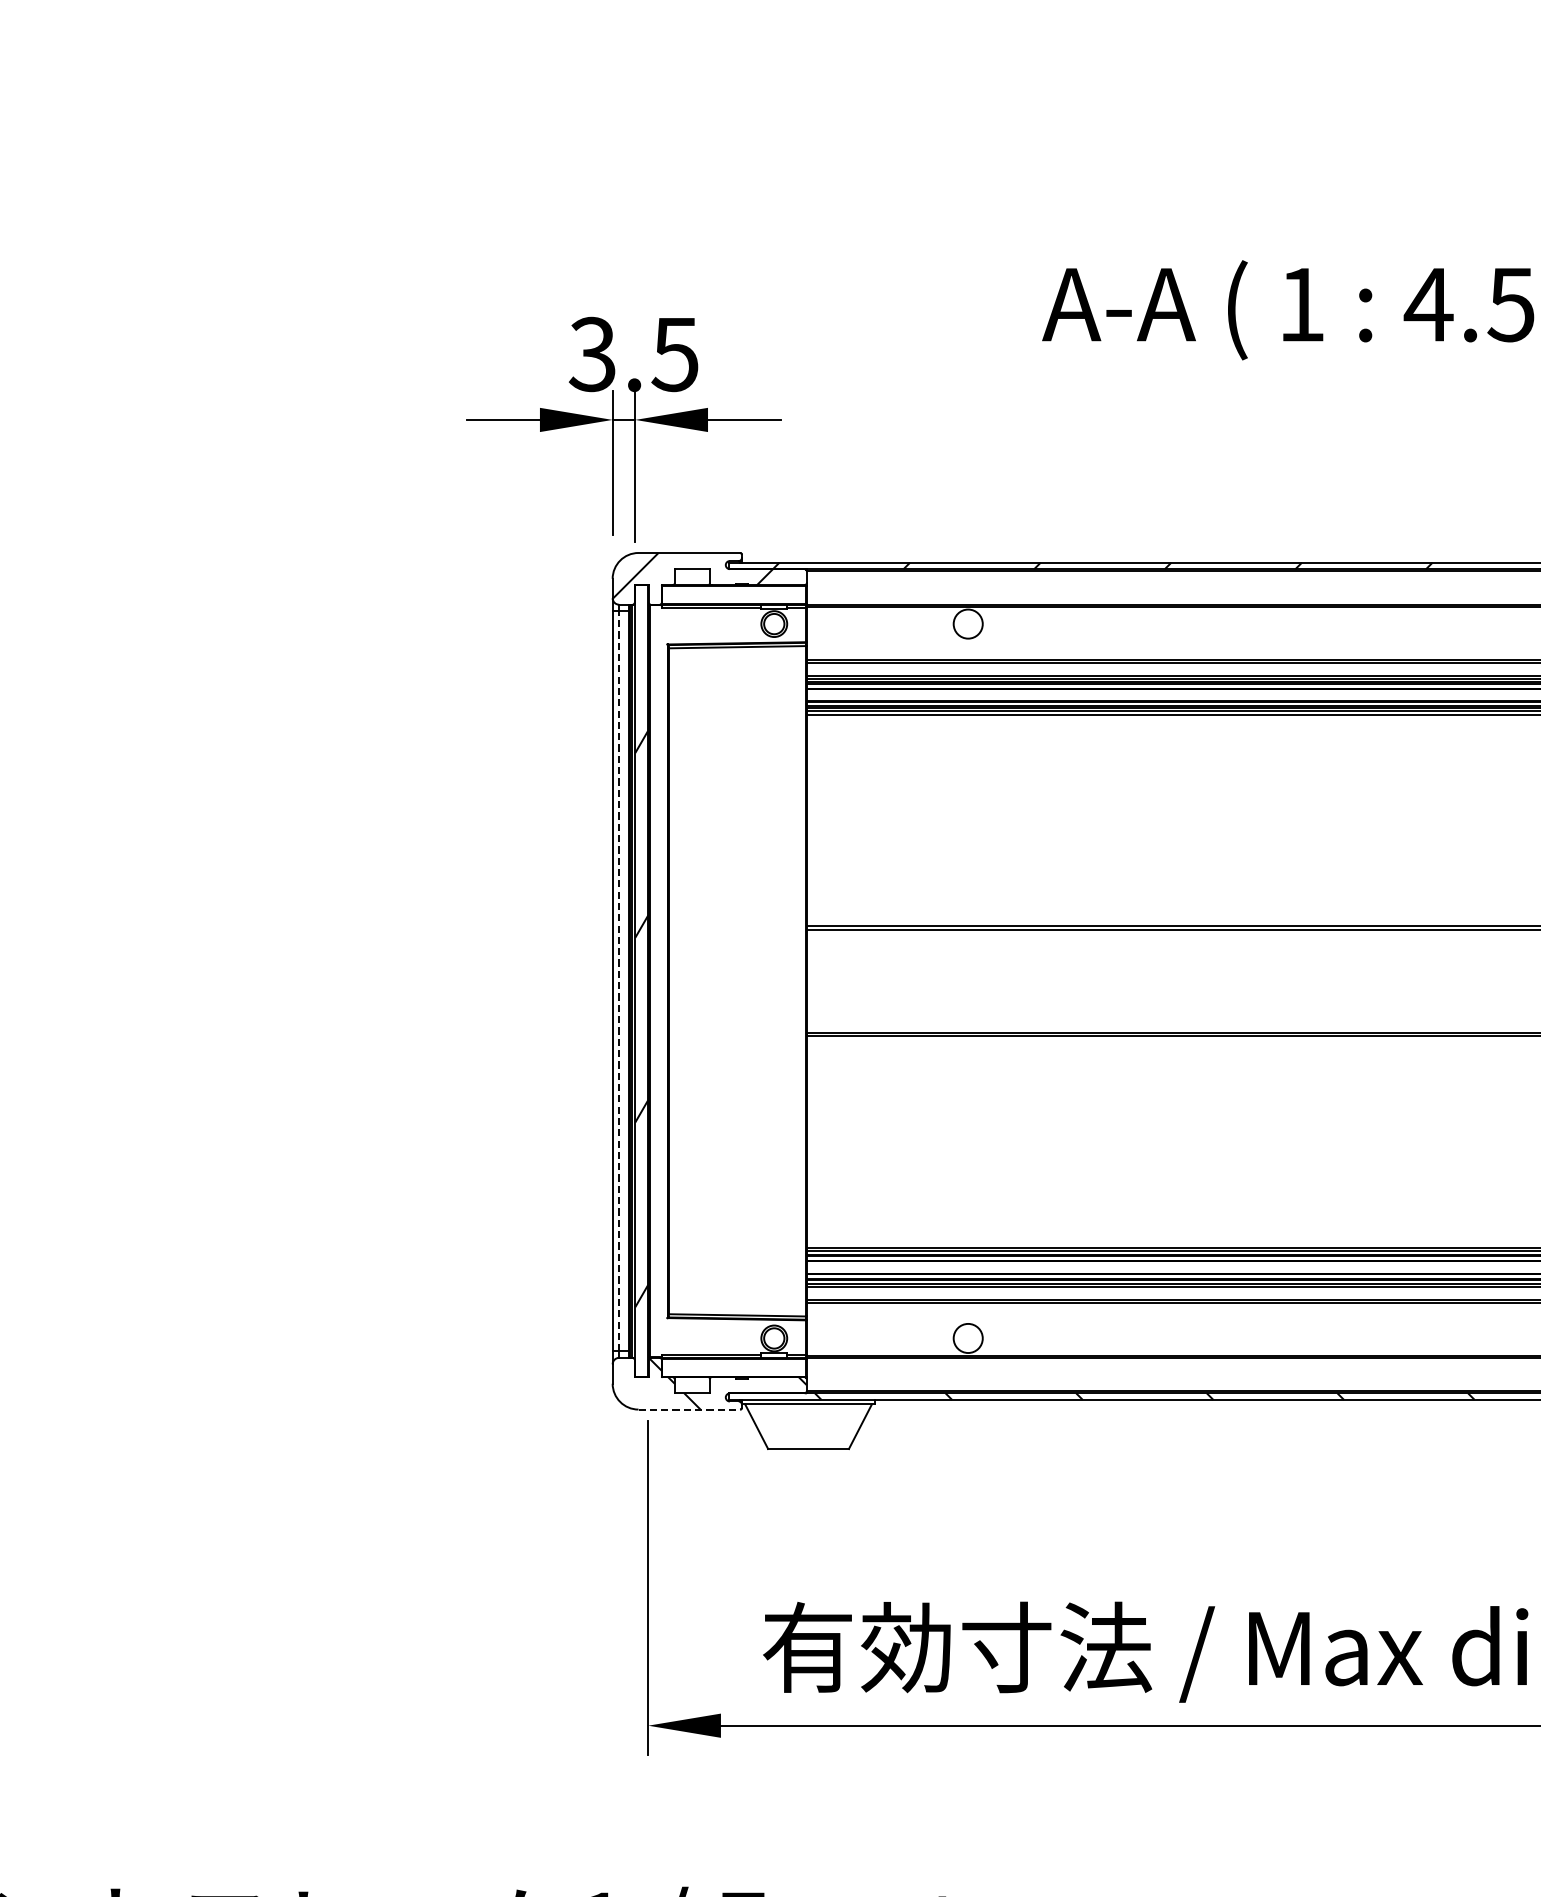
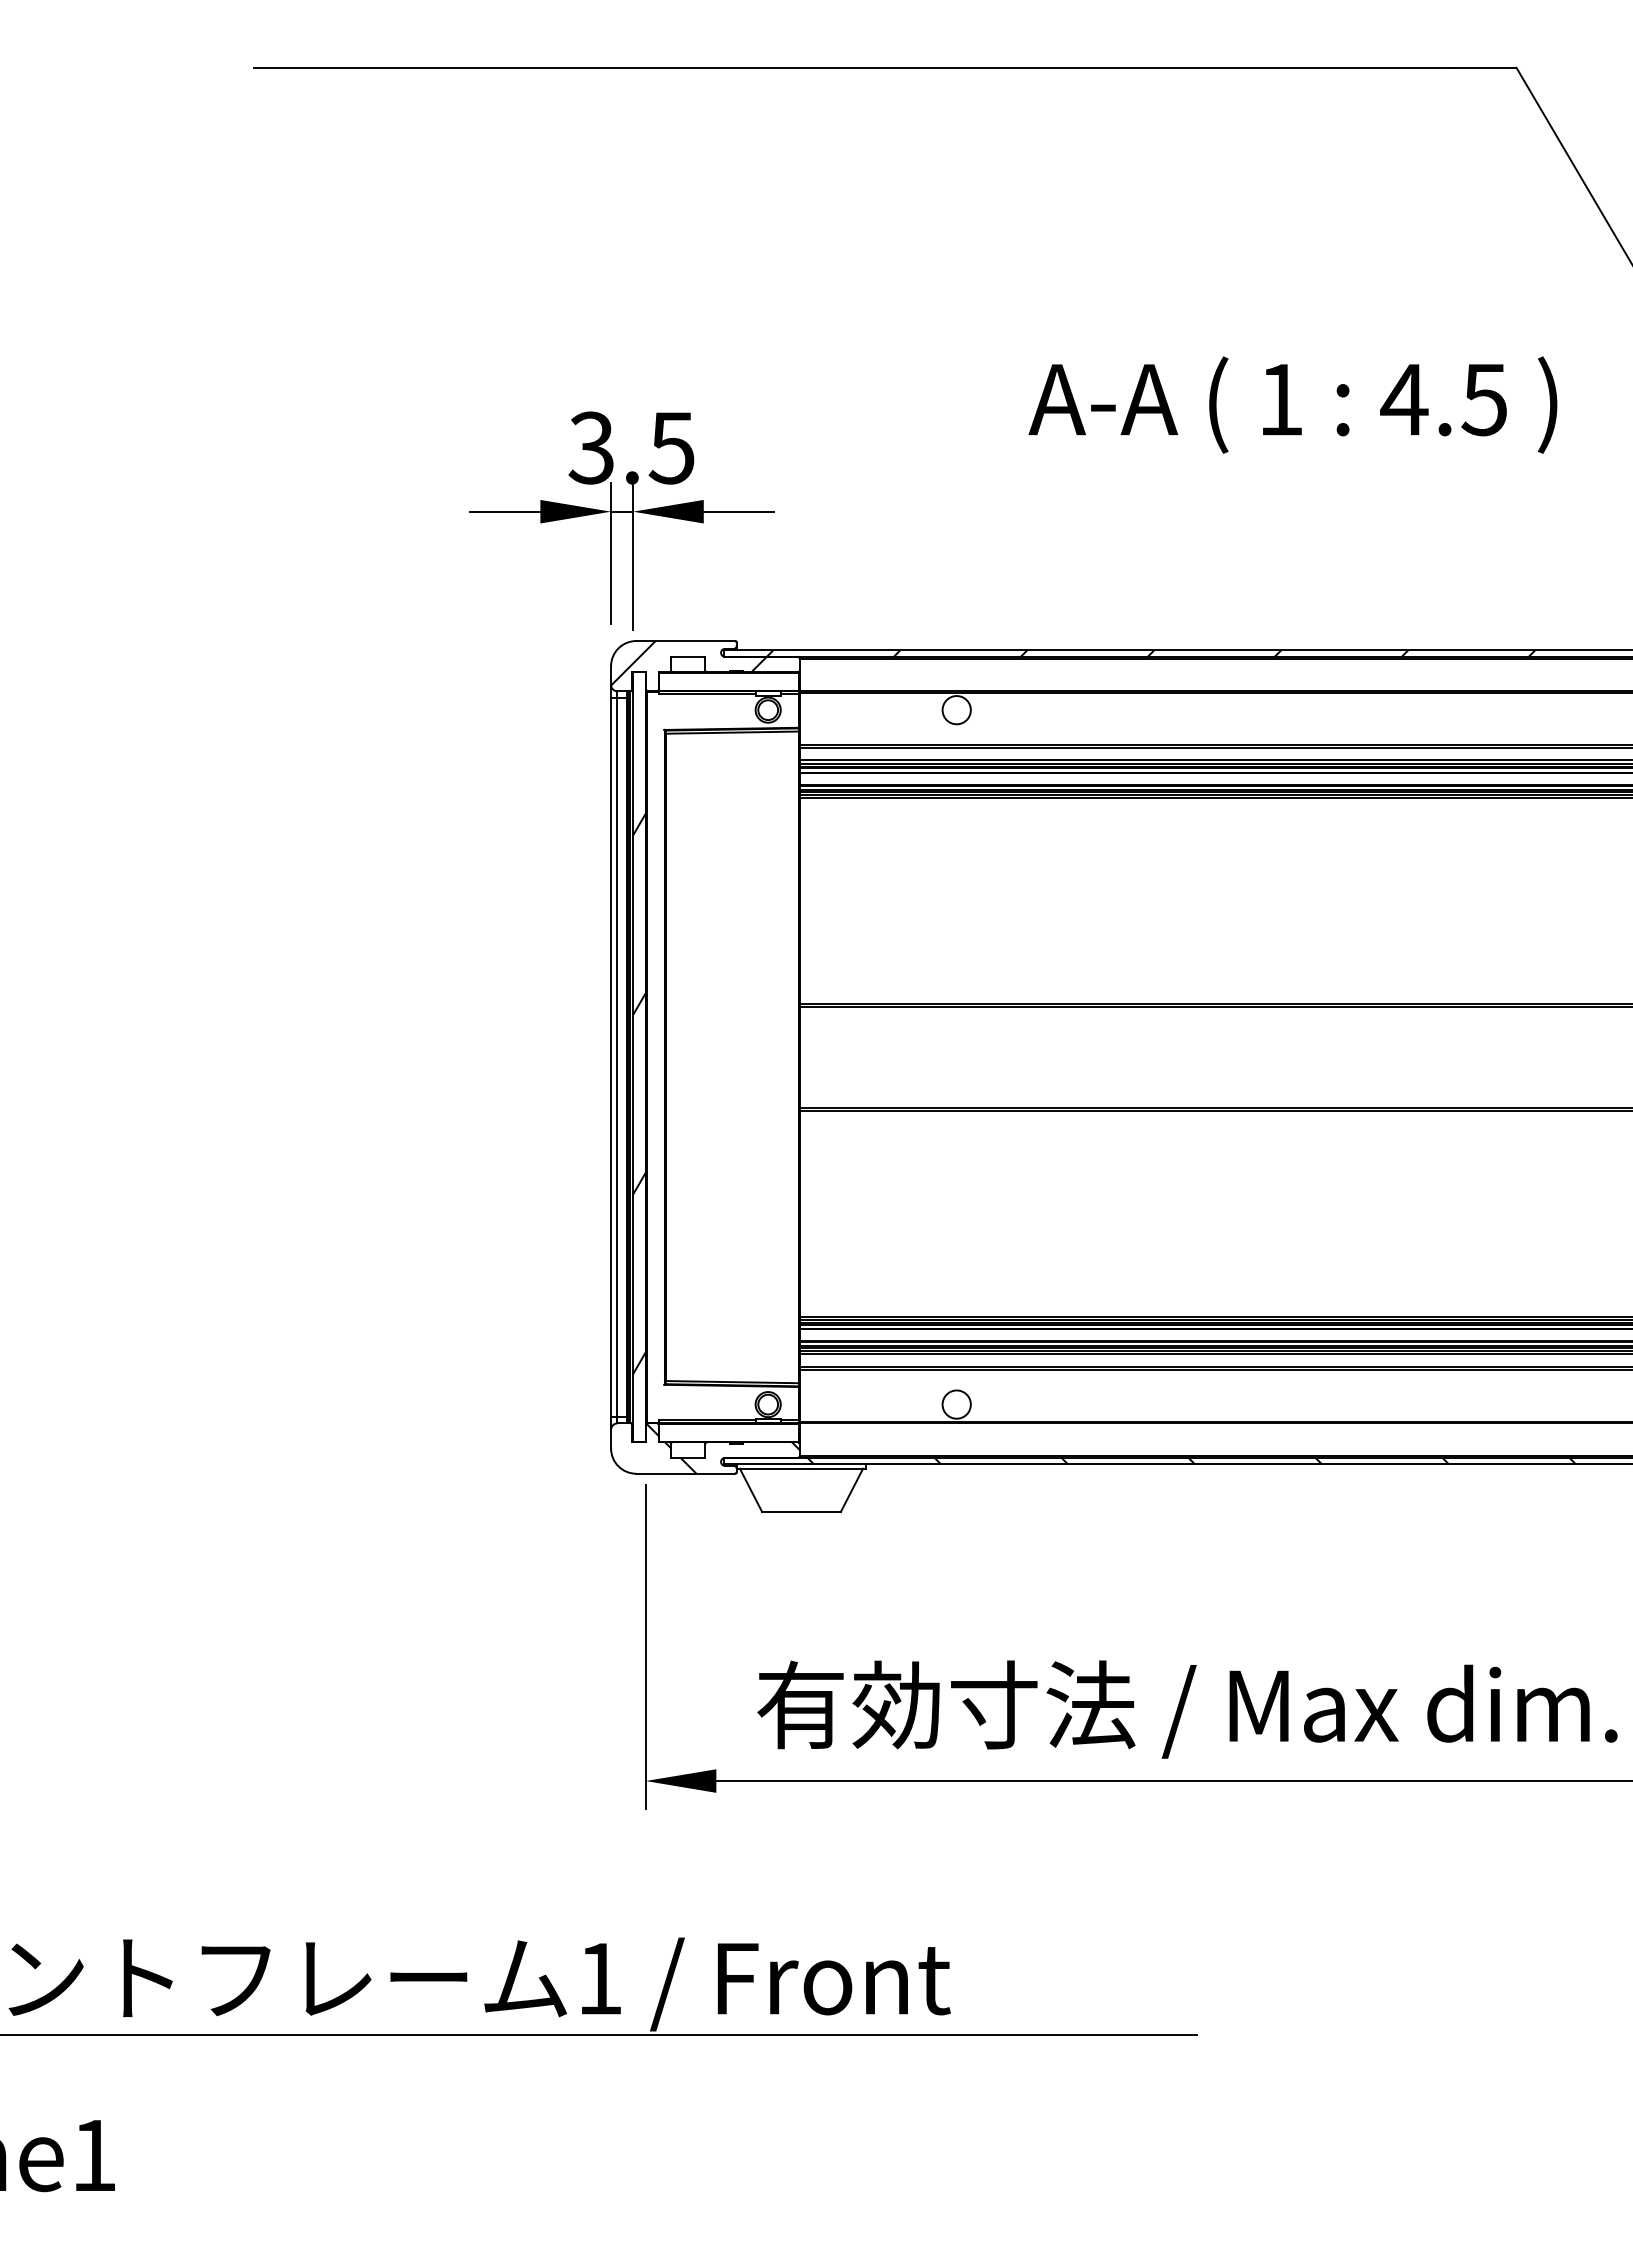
line: (619, 981) -> (617, 1057), dashed -> solid
line: (690, 1409) -> (686, 1473), dashed -> solid

